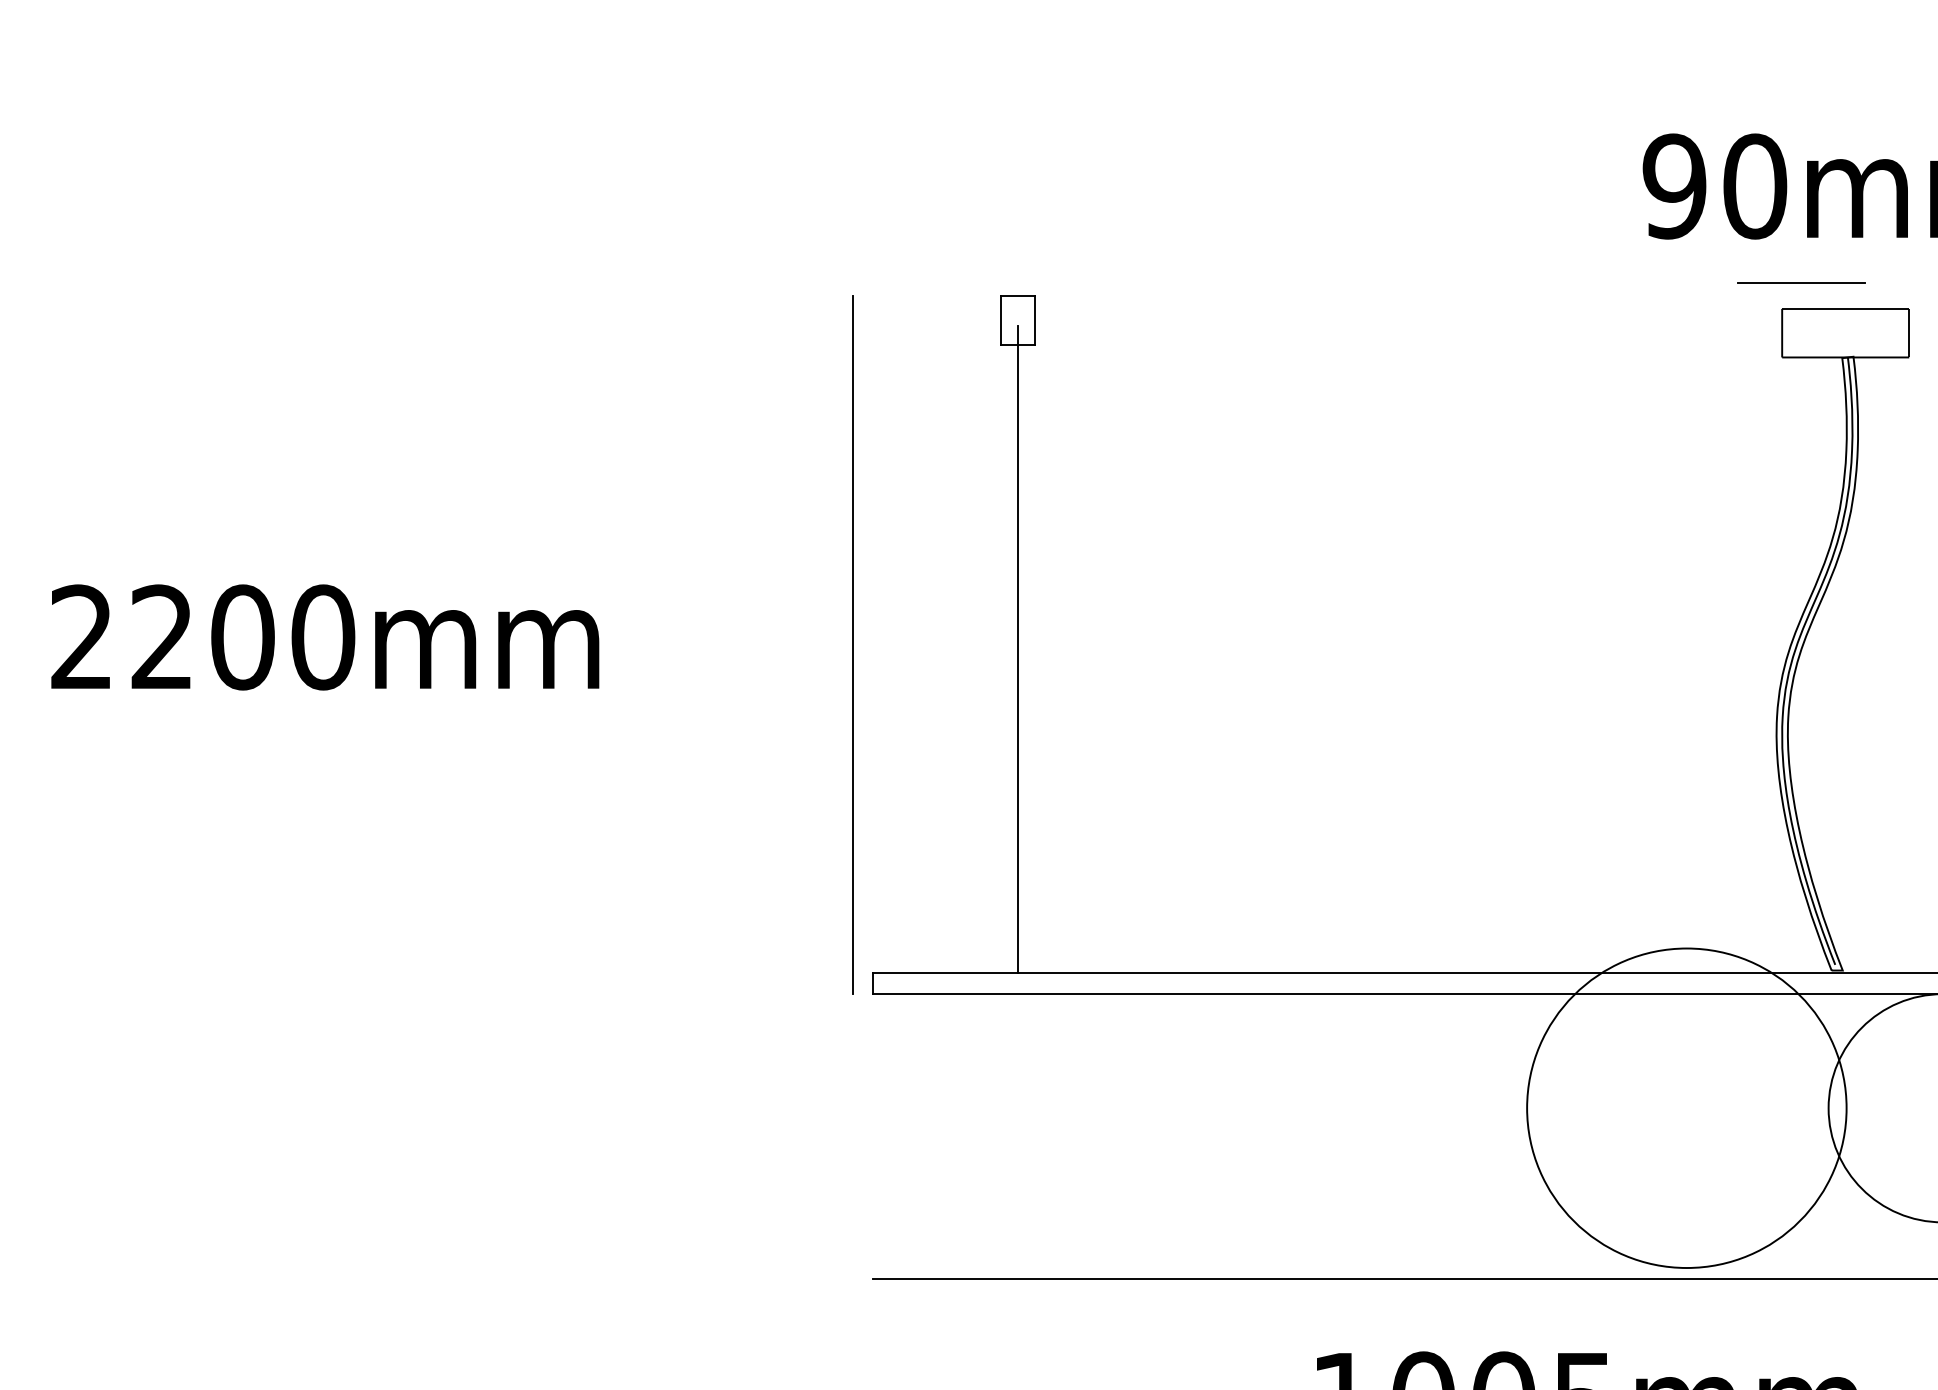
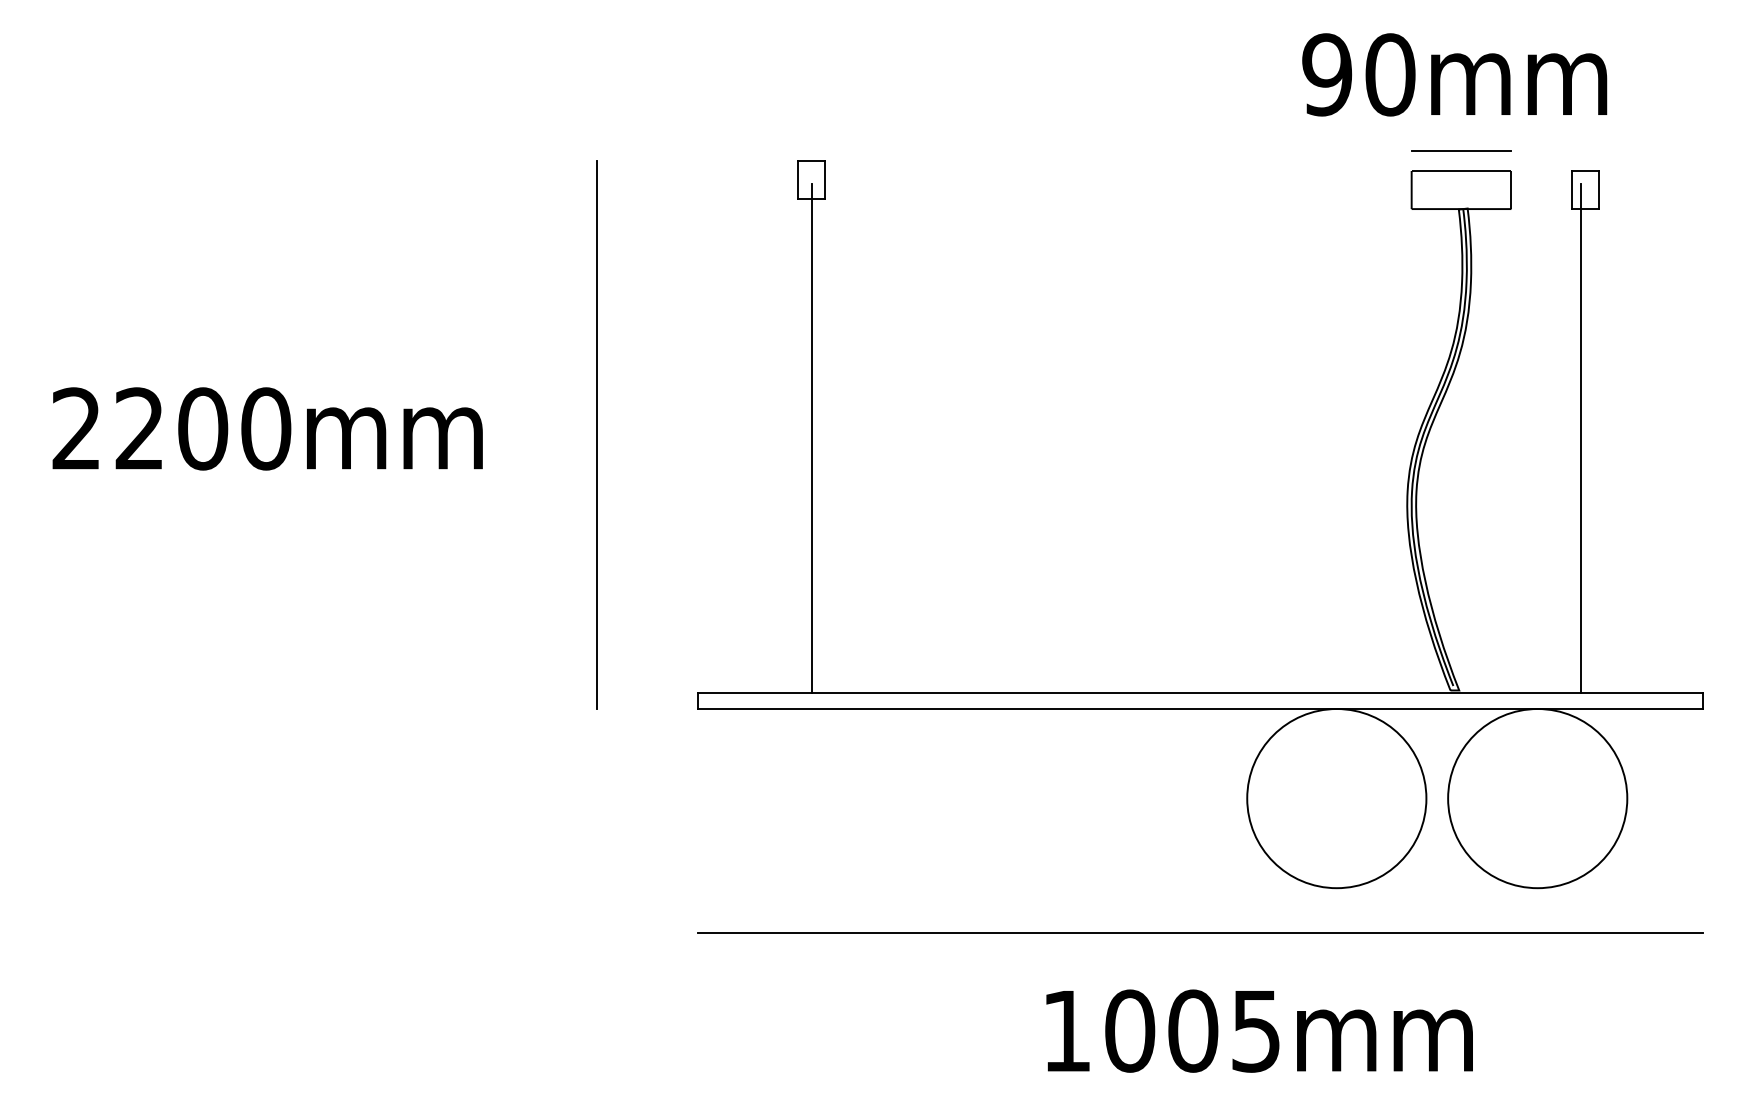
line: (1801, 282) -> (1461, 150), moved
line: (852, 644) -> (596, 434), moved
circle: (1686, 1108) -> (1336, 798), size x0.71

